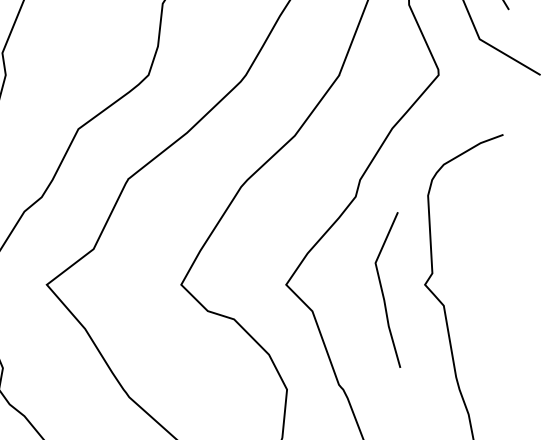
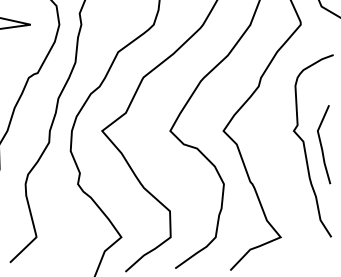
line: (384, 291) -> (322, 145), moved

